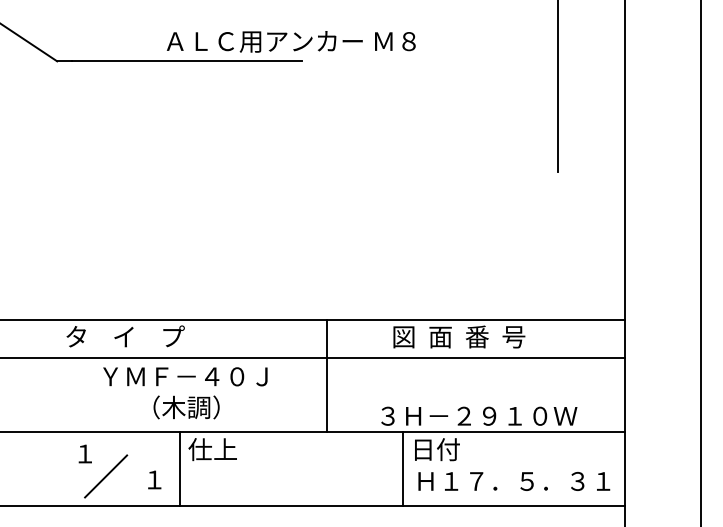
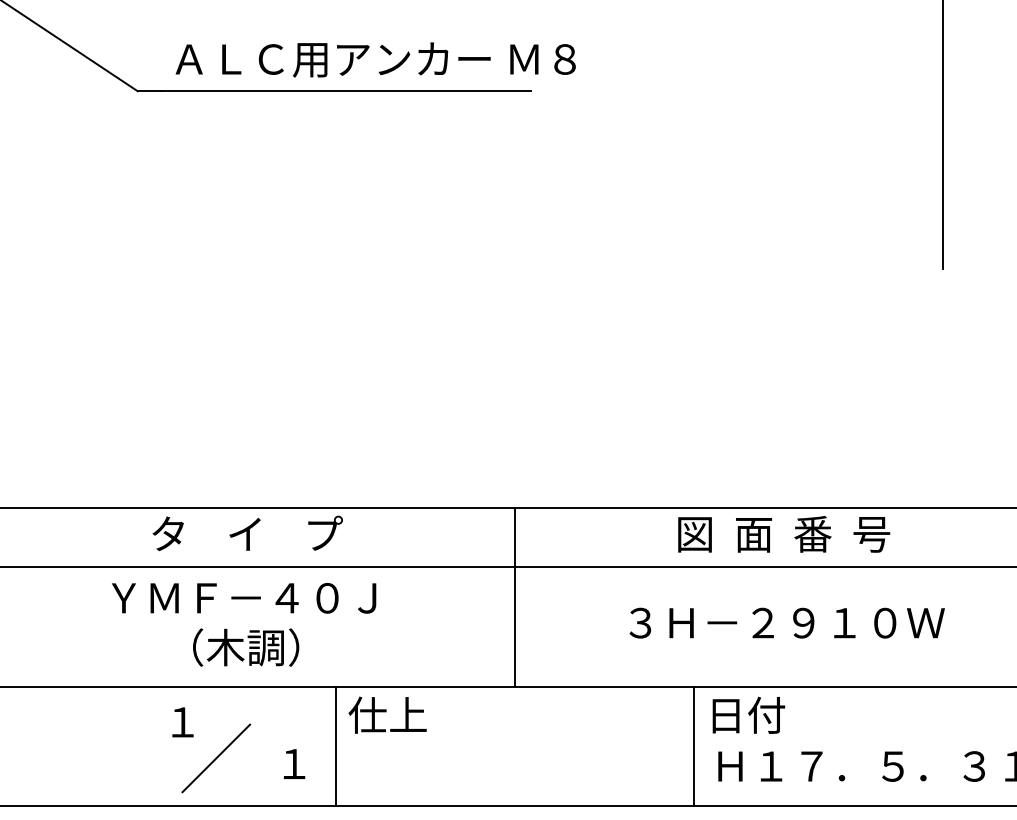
text: (291, 41) -> (376, 59), moved
line: (326, 375) -> (514, 596), moved
text: (185, 393) -> (244, 625), moved
text: (479, 415) -> (787, 621), moved

